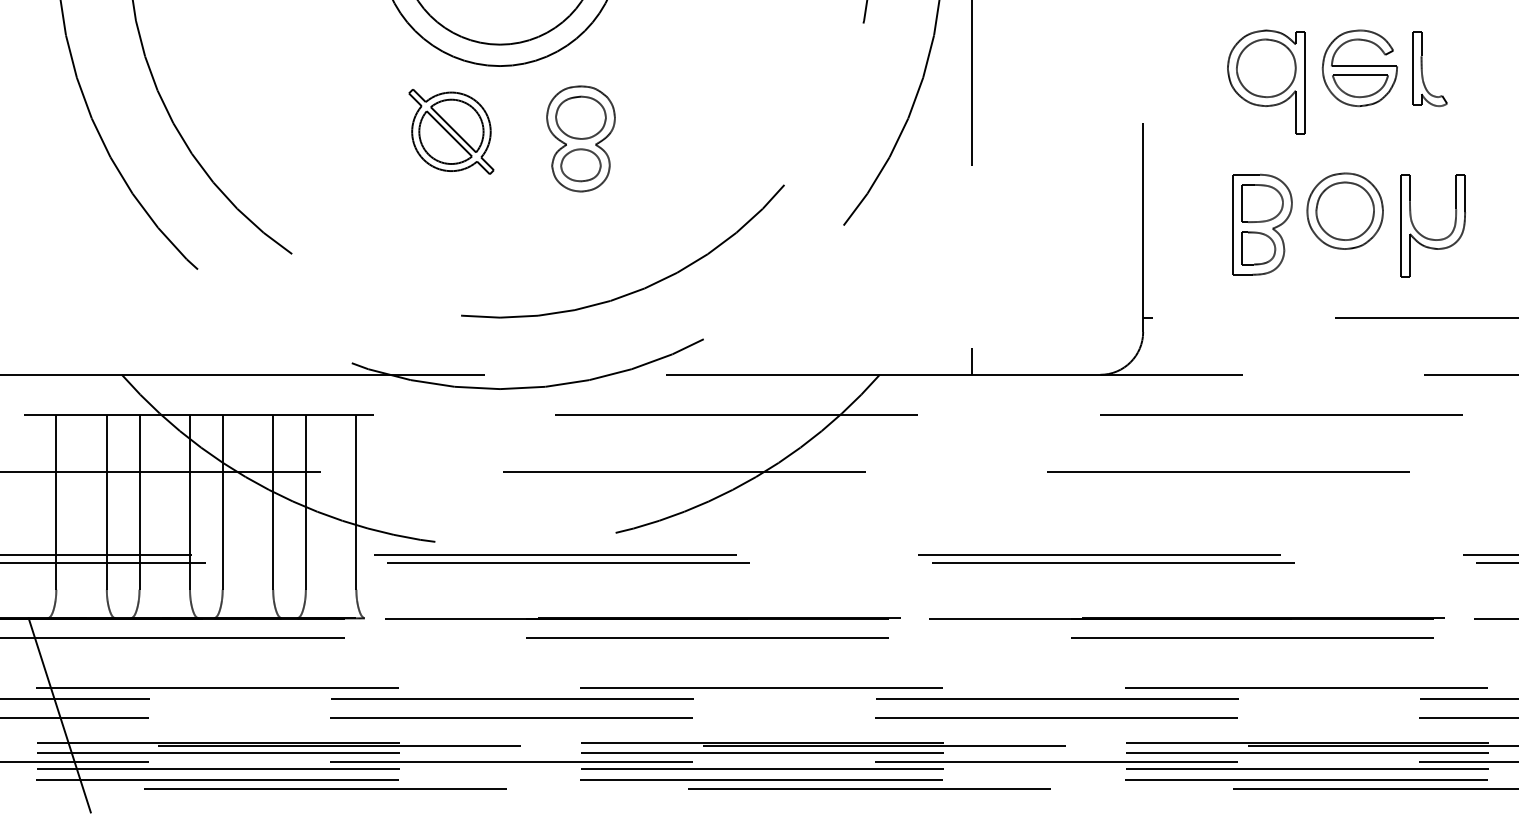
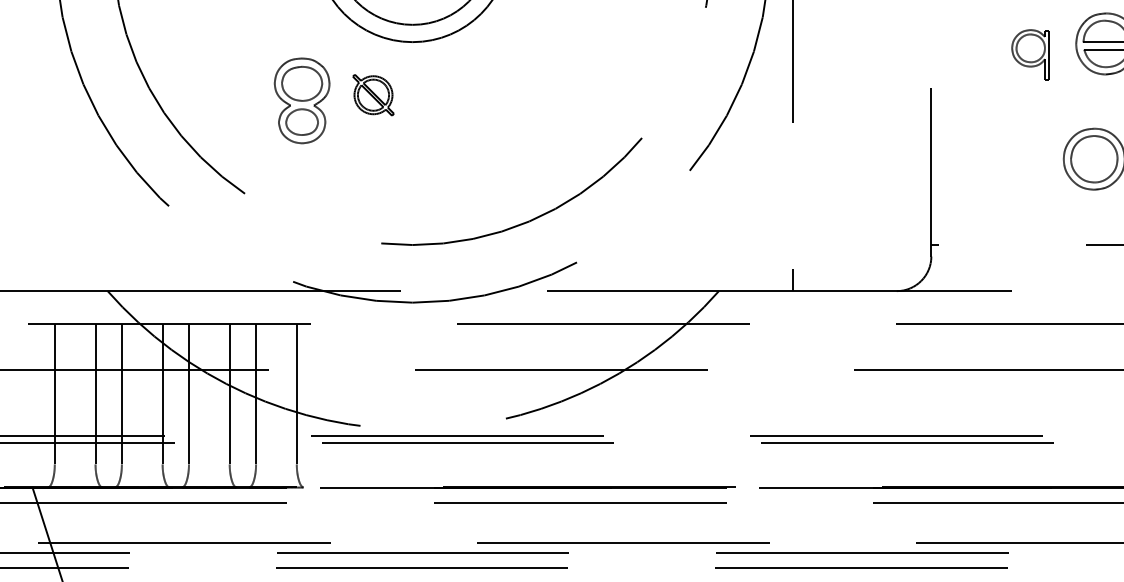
part: (1266, 81) -> (1030, 54), size x0.6
part: (451, 131) -> (373, 94), size x0.6
part: (580, 138) -> (301, 100), moved
part: (1262, 224) -> (1027, 169), removed

